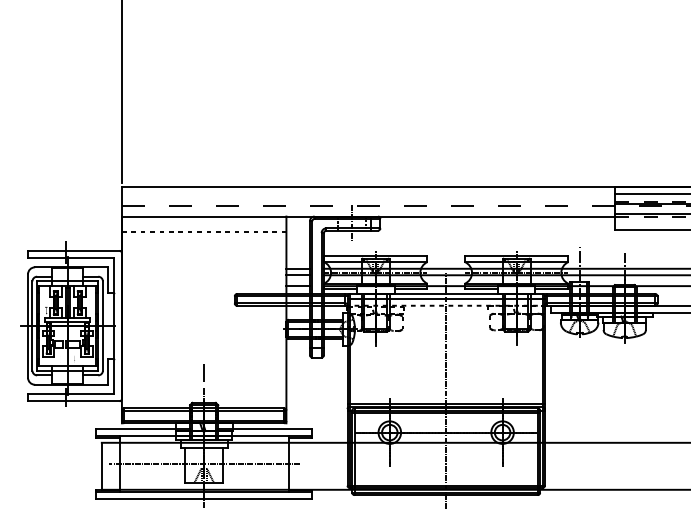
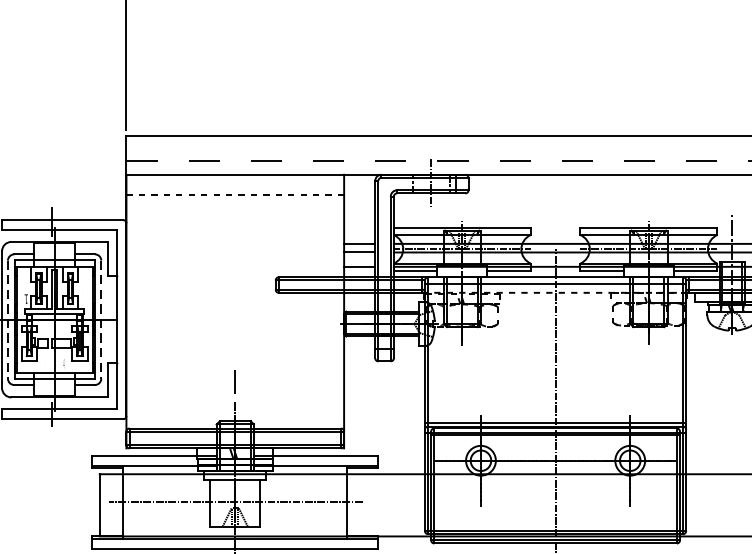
line: (32, 326) -> (8, 320), solid -> dashed
line: (102, 326) -> (100, 320), solid -> dashed

